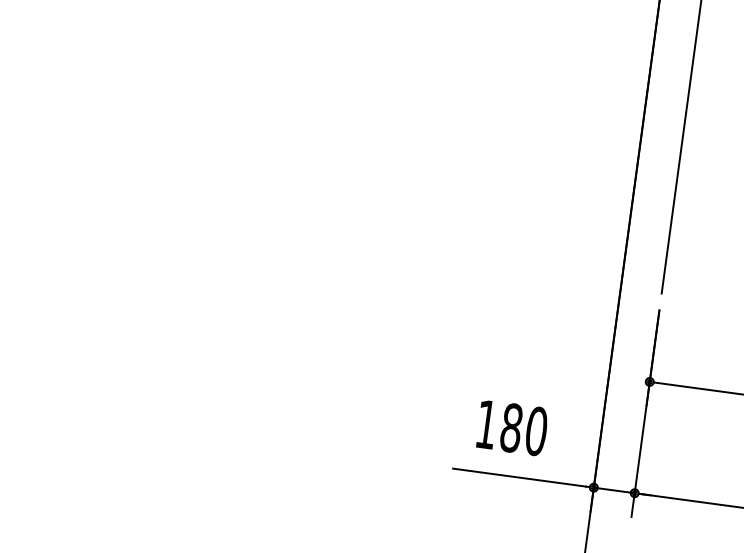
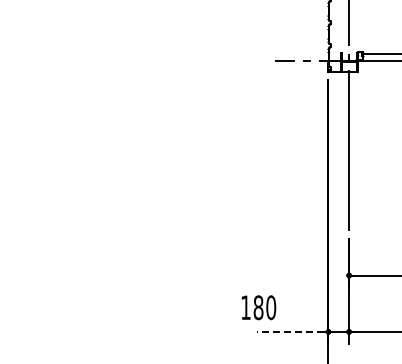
text: (511, 427) -> (258, 307), moved
line: (518, 476) -> (290, 331), solid -> dashed

